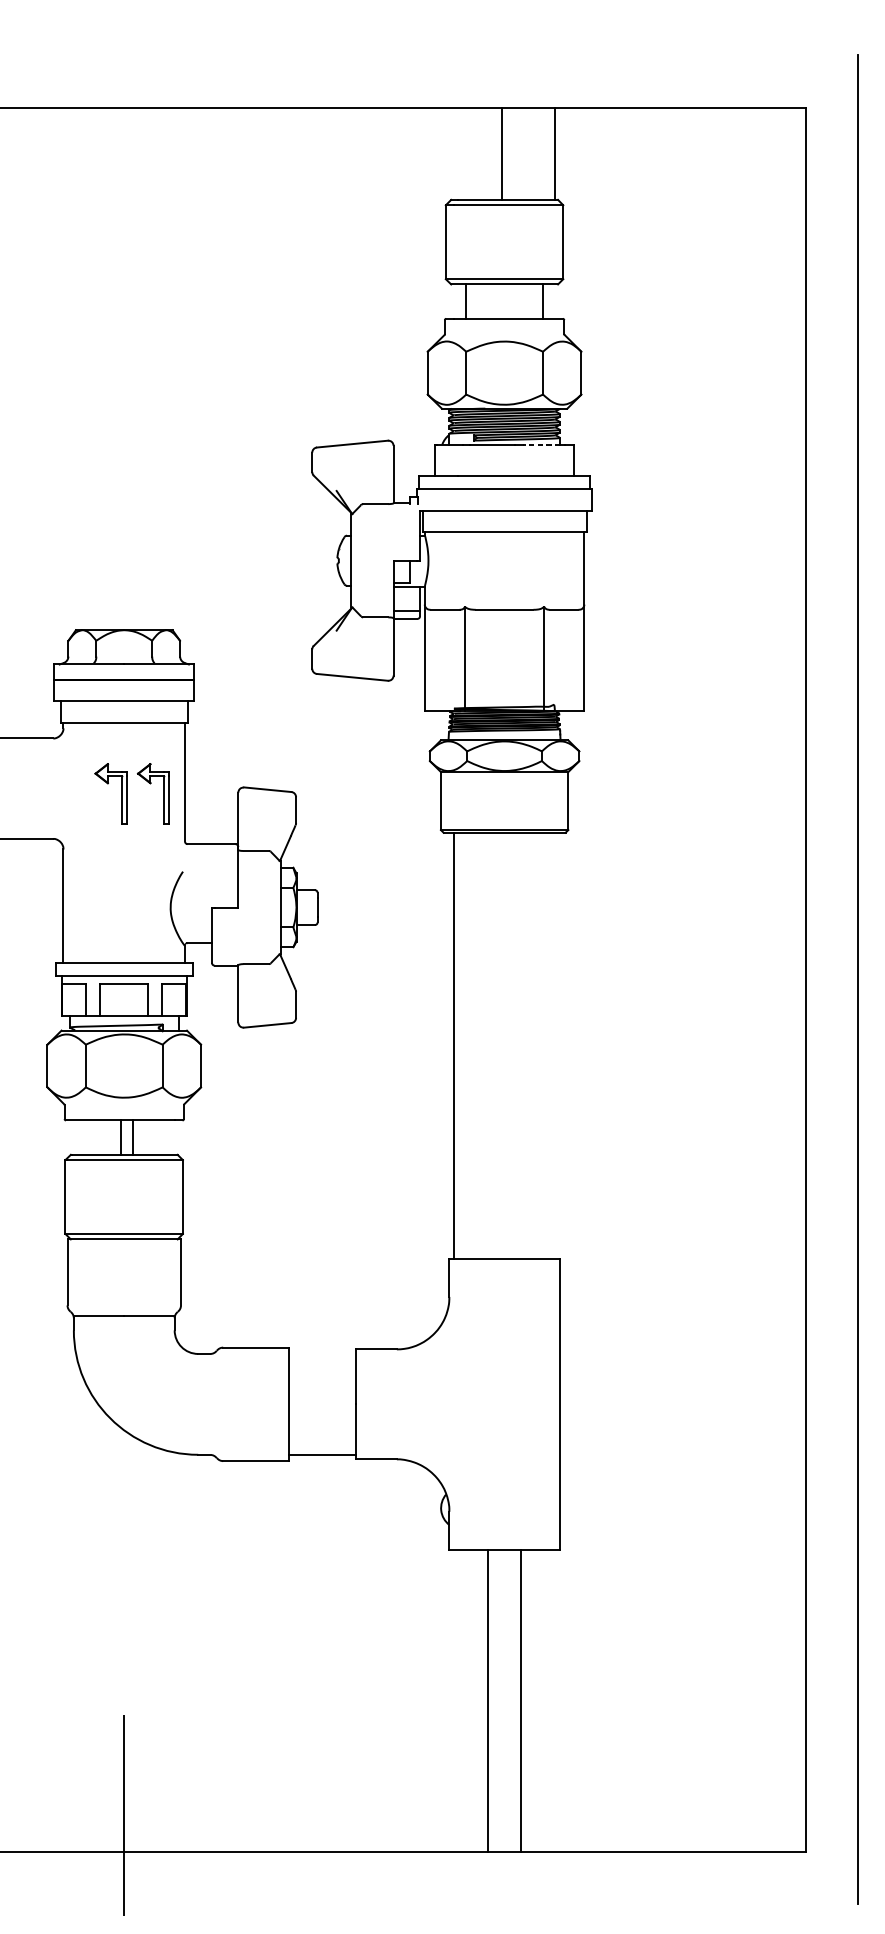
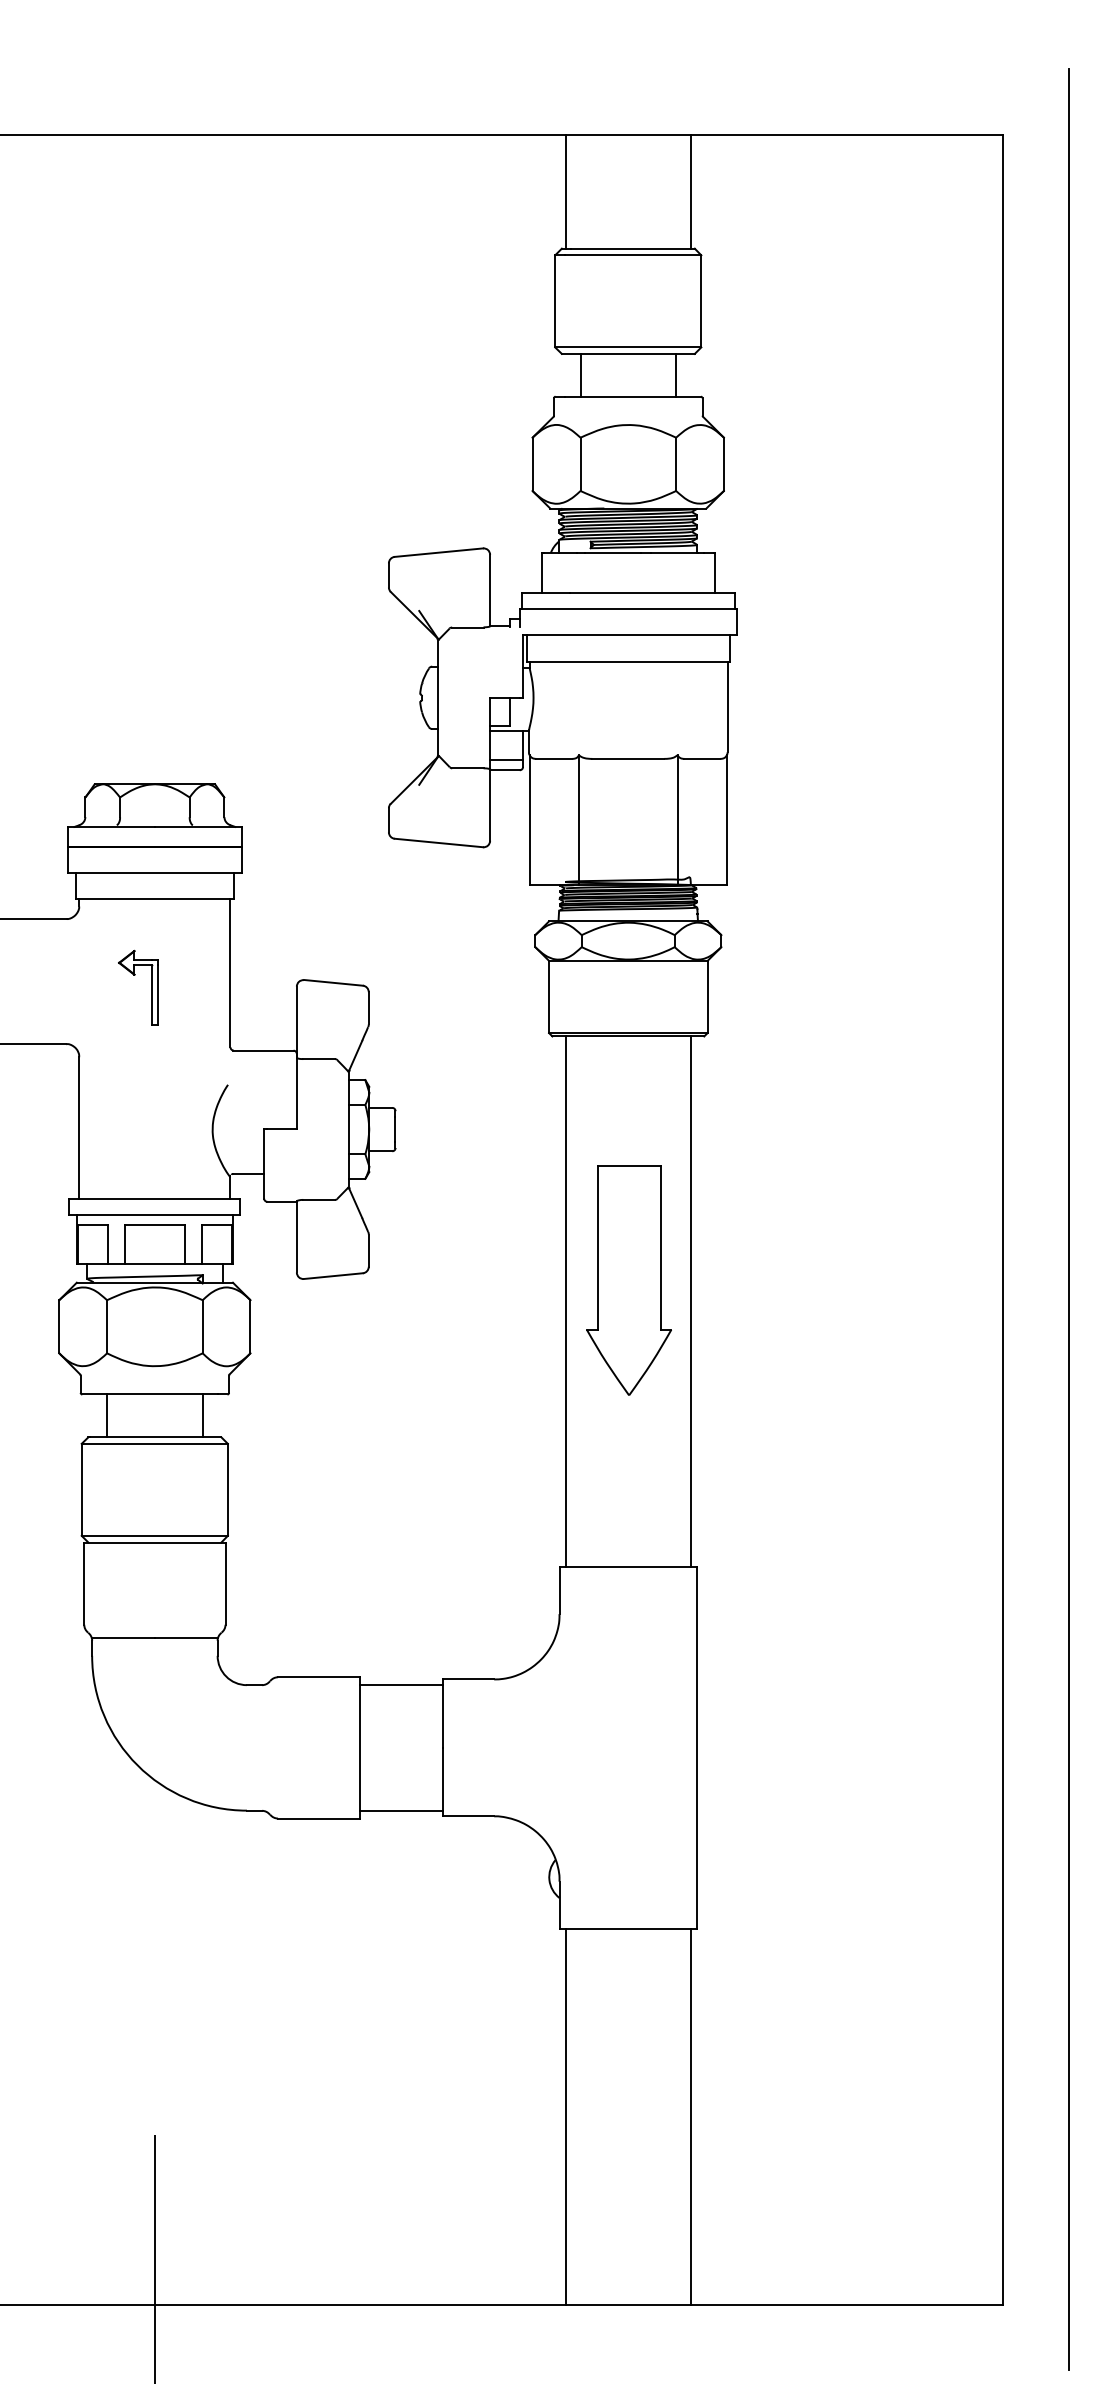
line: (502, 153) -> (565, 191), moved
line: (541, 444) -> (674, 553), dashed -> solid
part: (151, 783) -> (188, 975), removed
part: (504, 1028) -> (628, 1280), added
line: (555, 1045) -> (691, 1301), added
line: (120, 1137) -> (202, 1415), moved
line: (132, 1137) -> (107, 1415), moved
line: (322, 1354) -> (401, 1685), added
line: (487, 1700) -> (565, 2116), moved
line: (521, 1700) -> (691, 2116), moved

